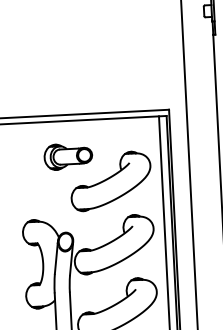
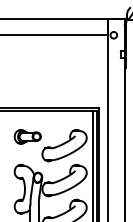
part: (67, 155) -> (27, 136), moved

